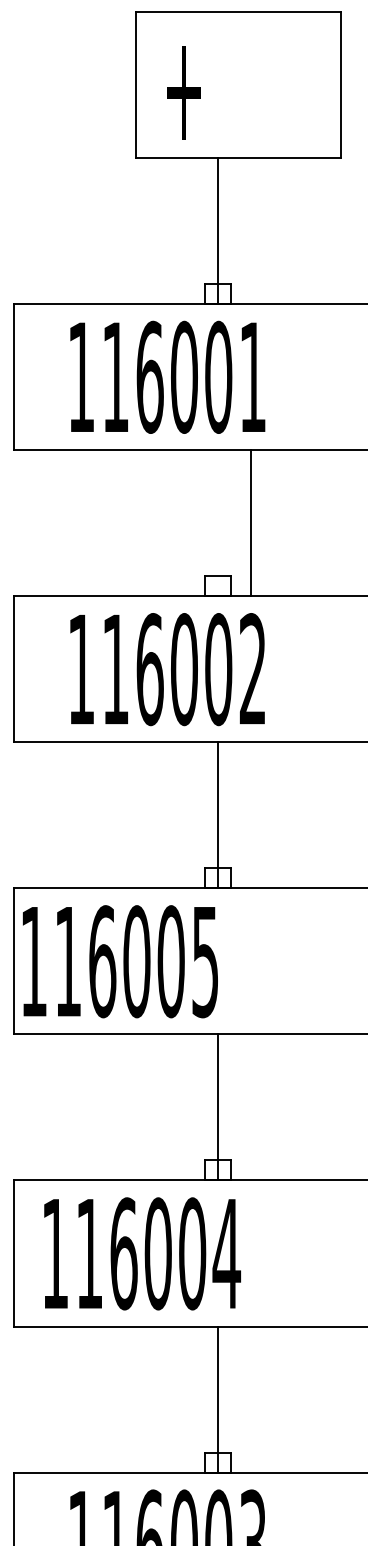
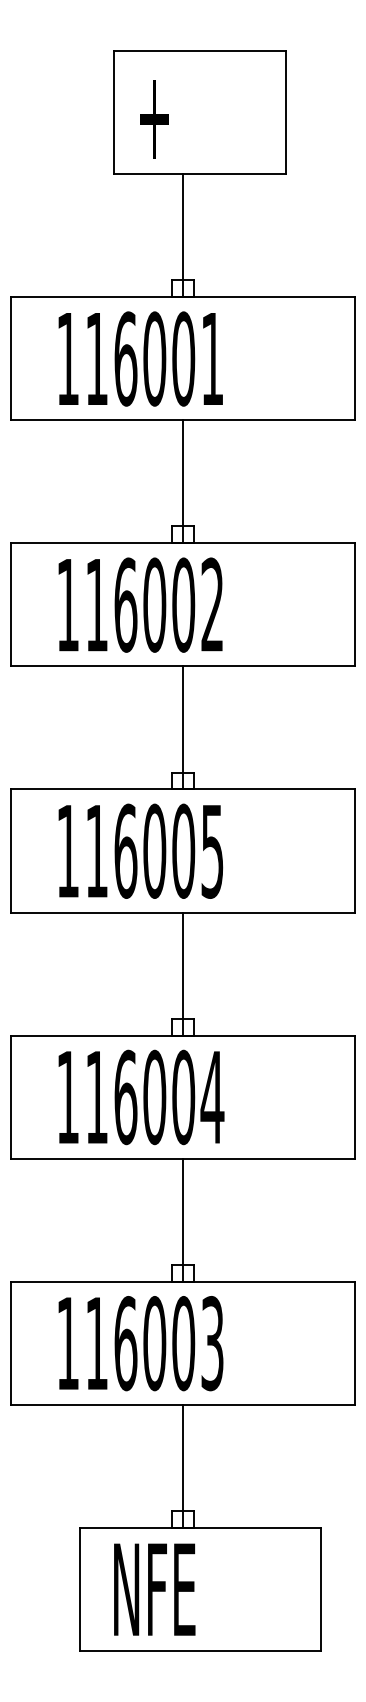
line: (251, 522) -> (183, 481), moved
text: (119, 960) -> (140, 850), moved
text: (142, 1253) -> (141, 1097), moved

